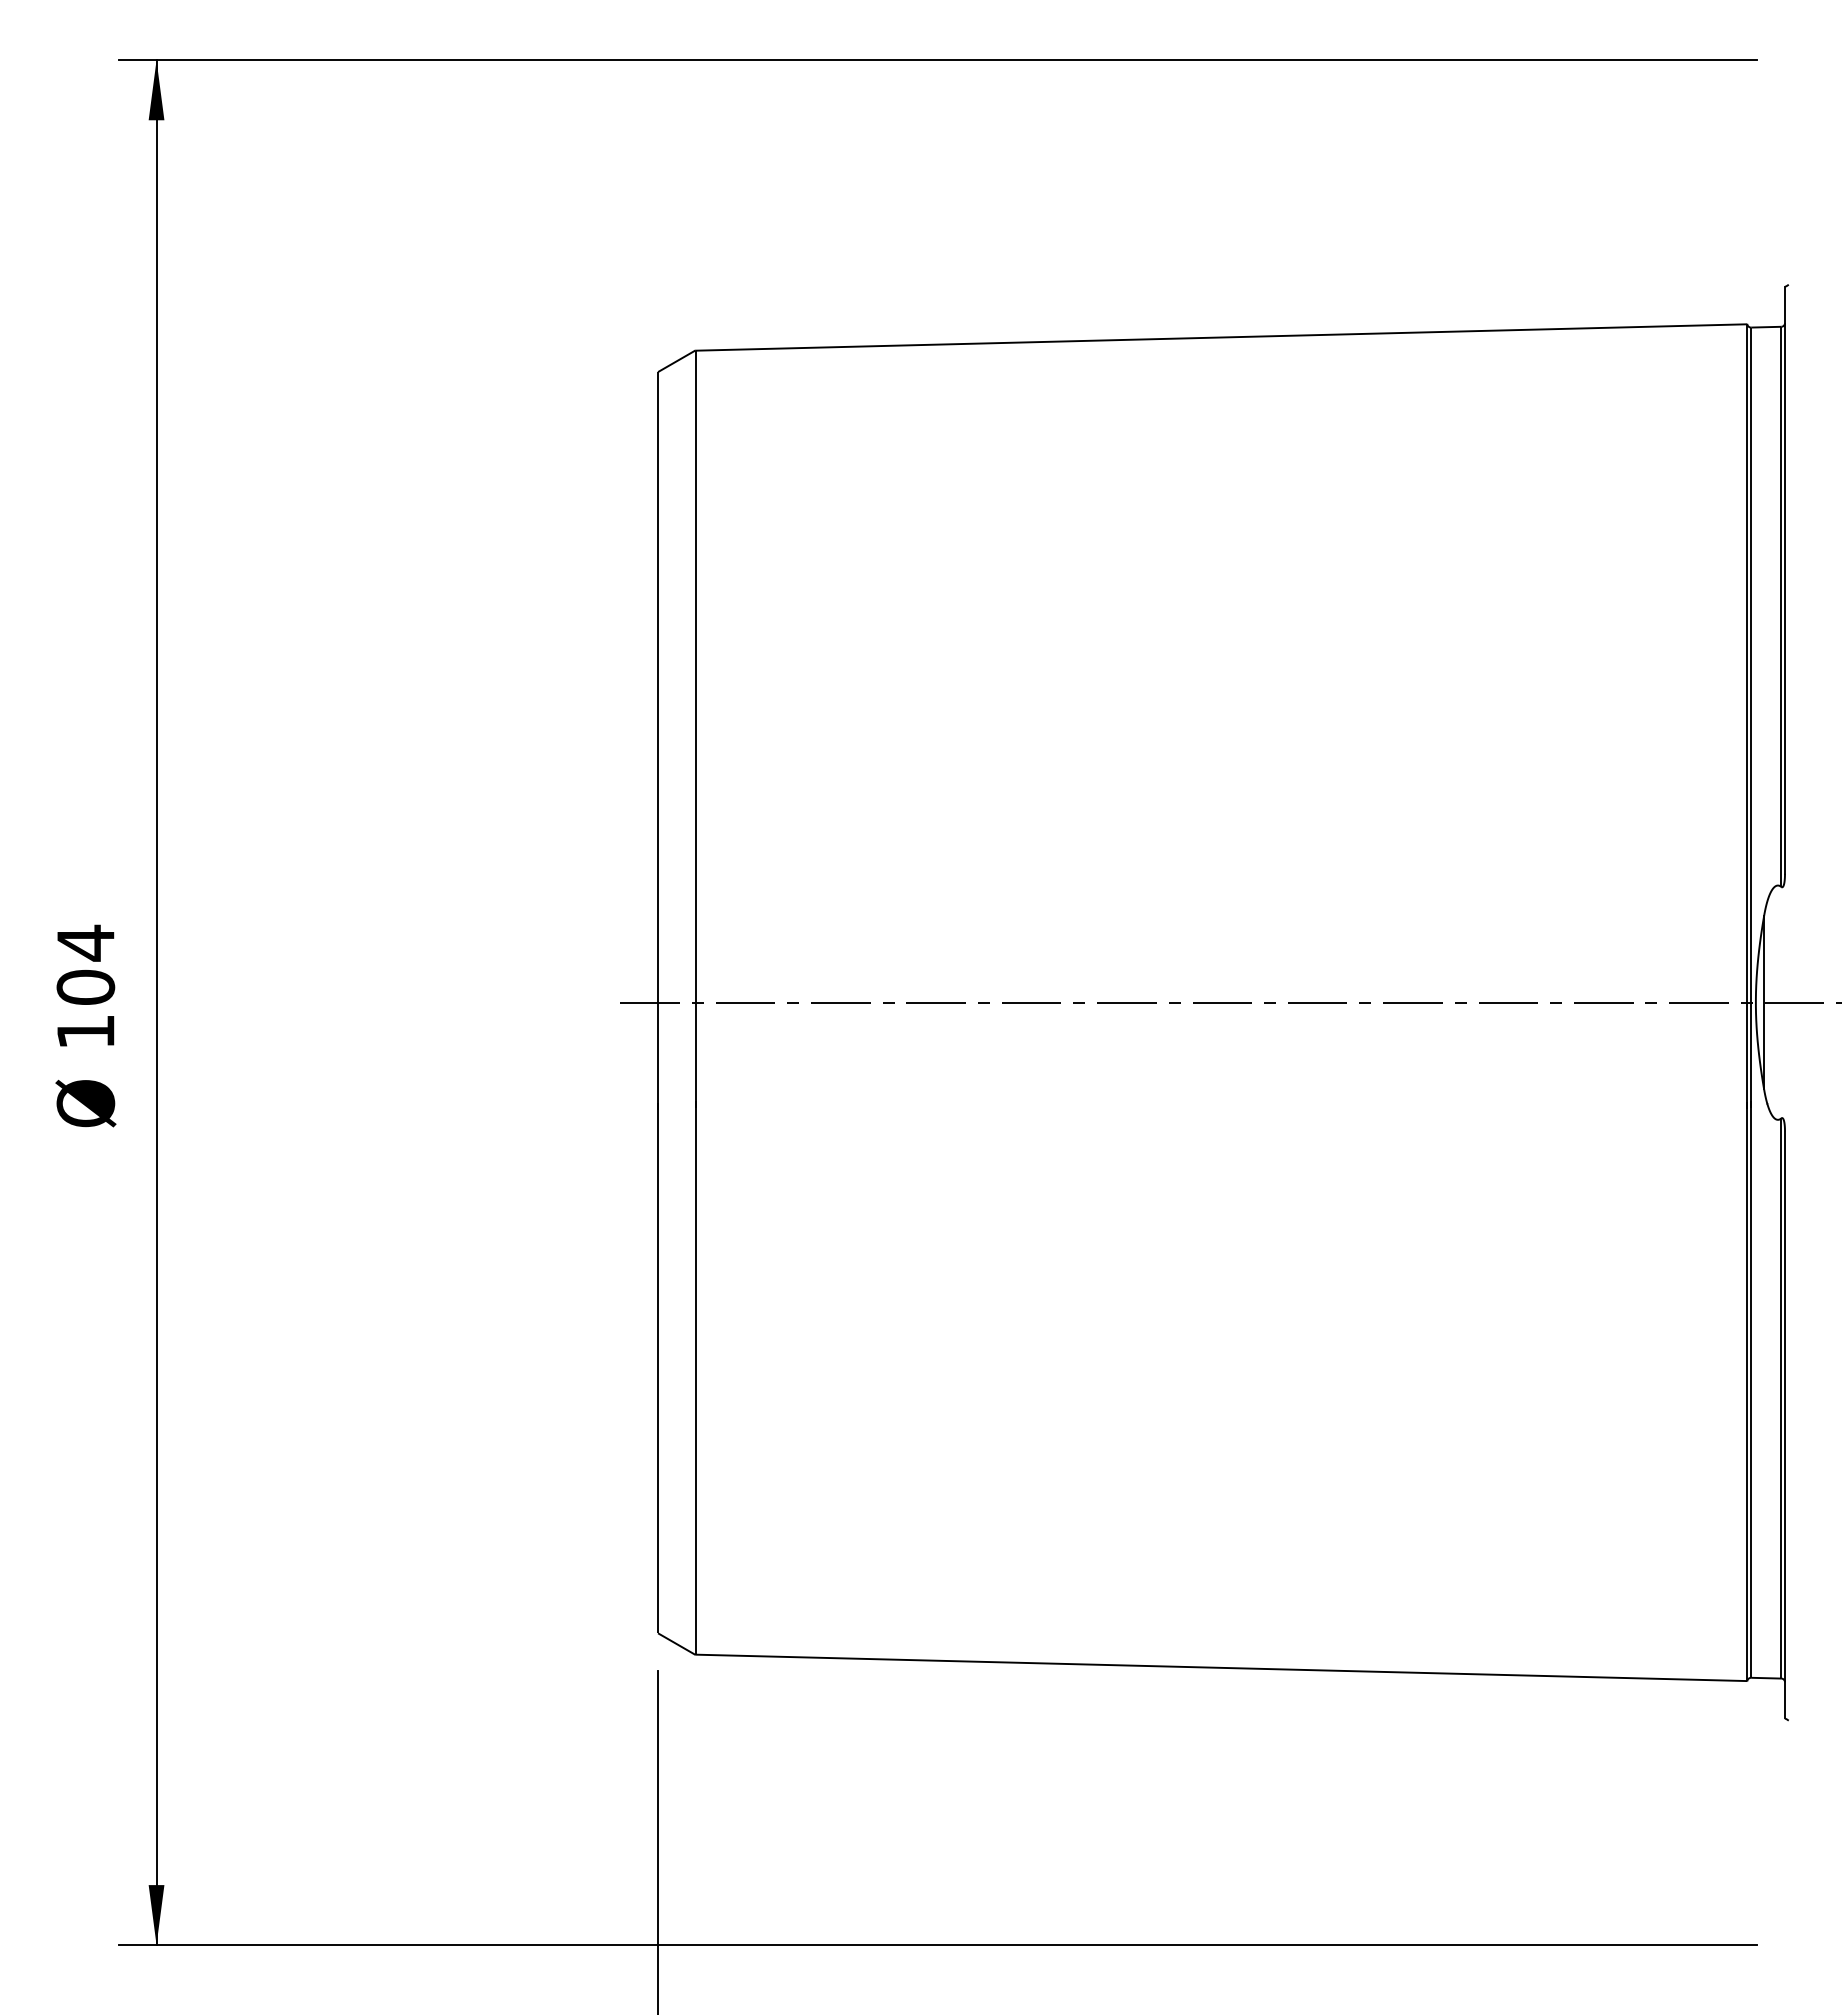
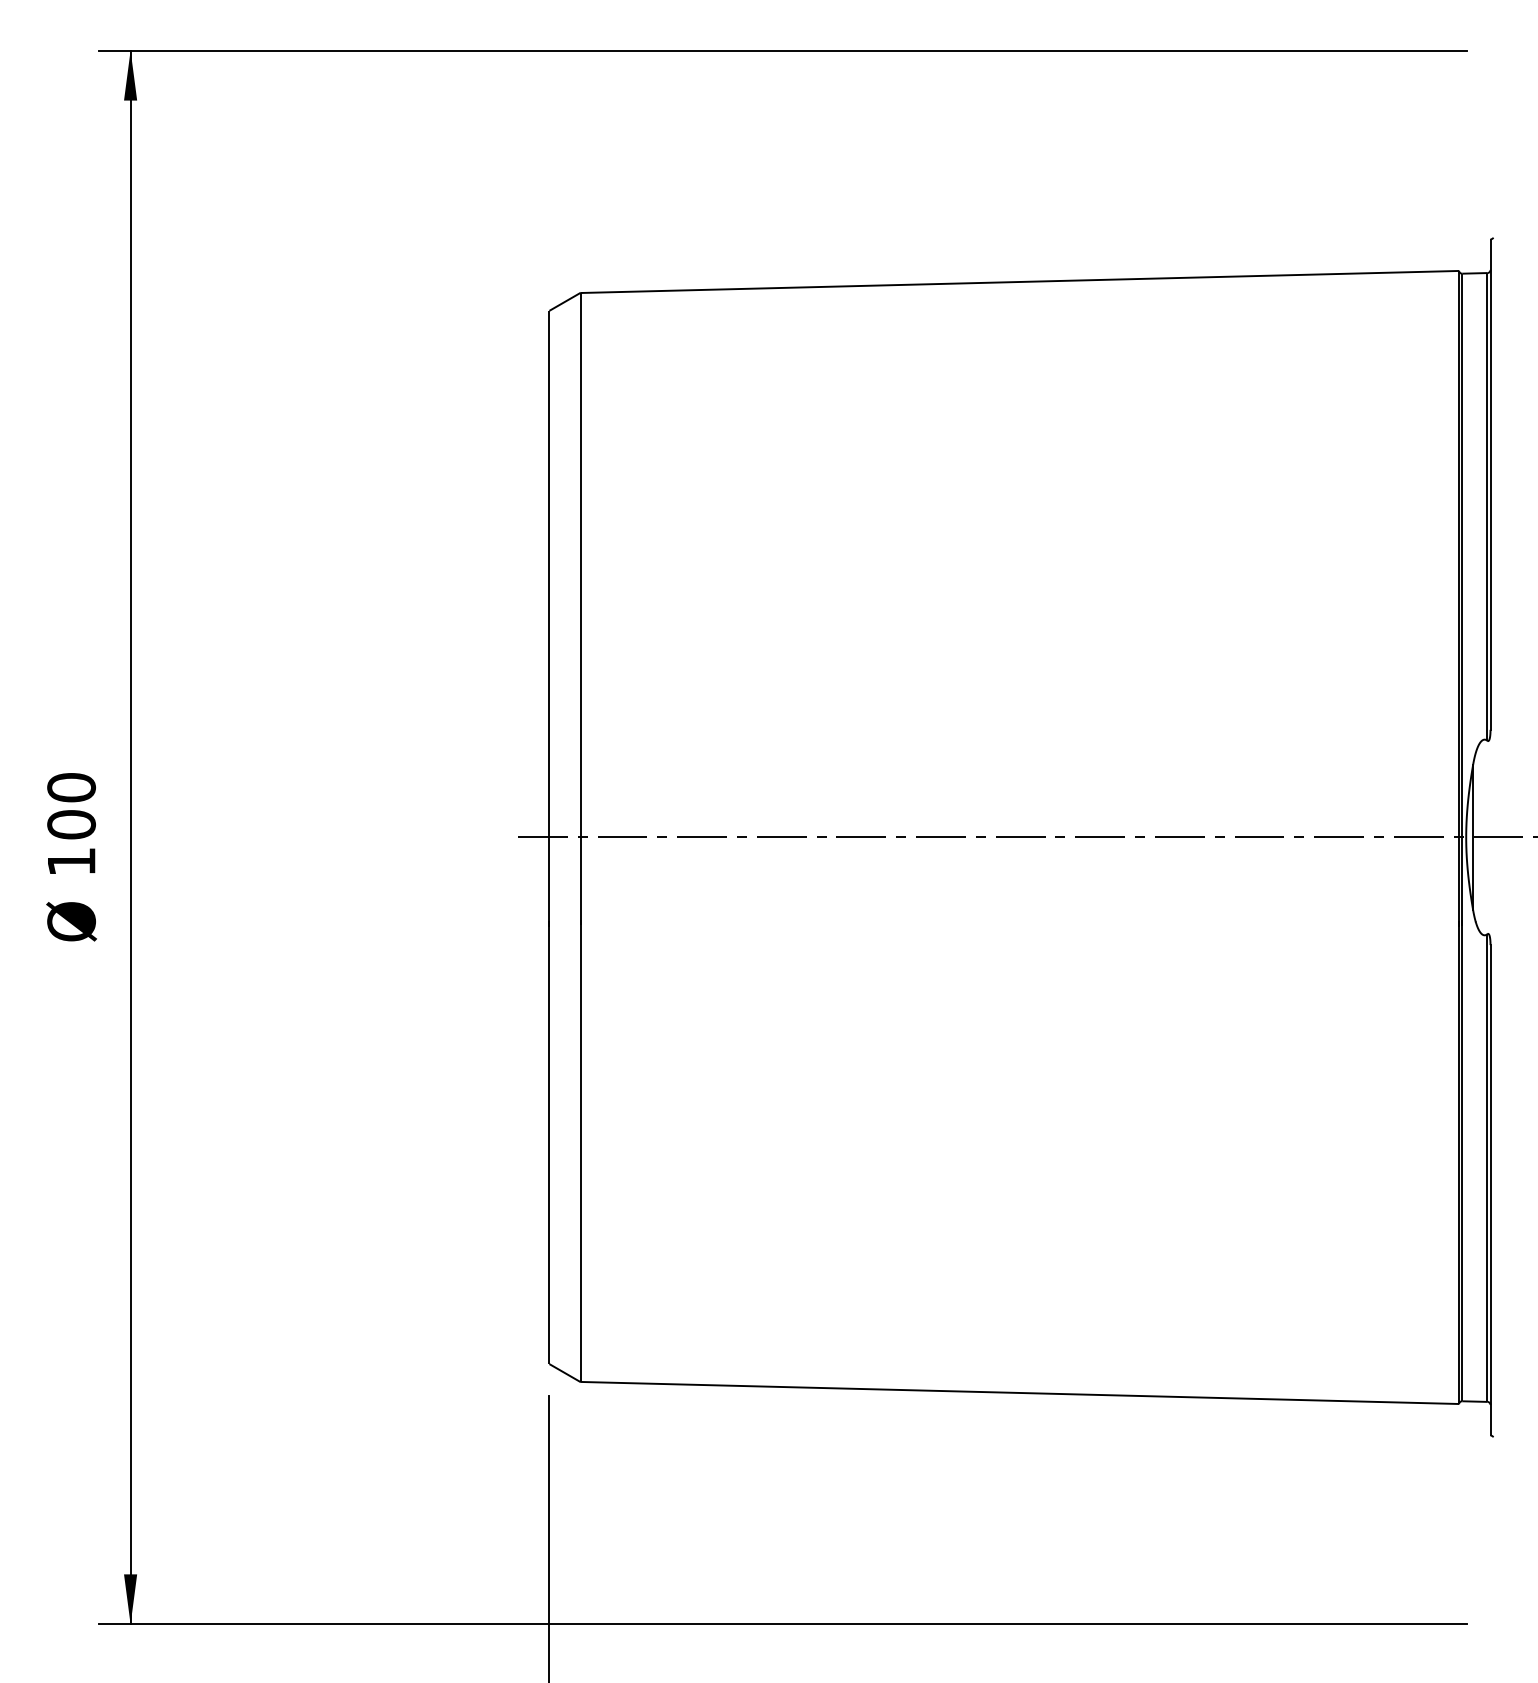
text: (85, 942) -> (71, 787), 104 -> 100

